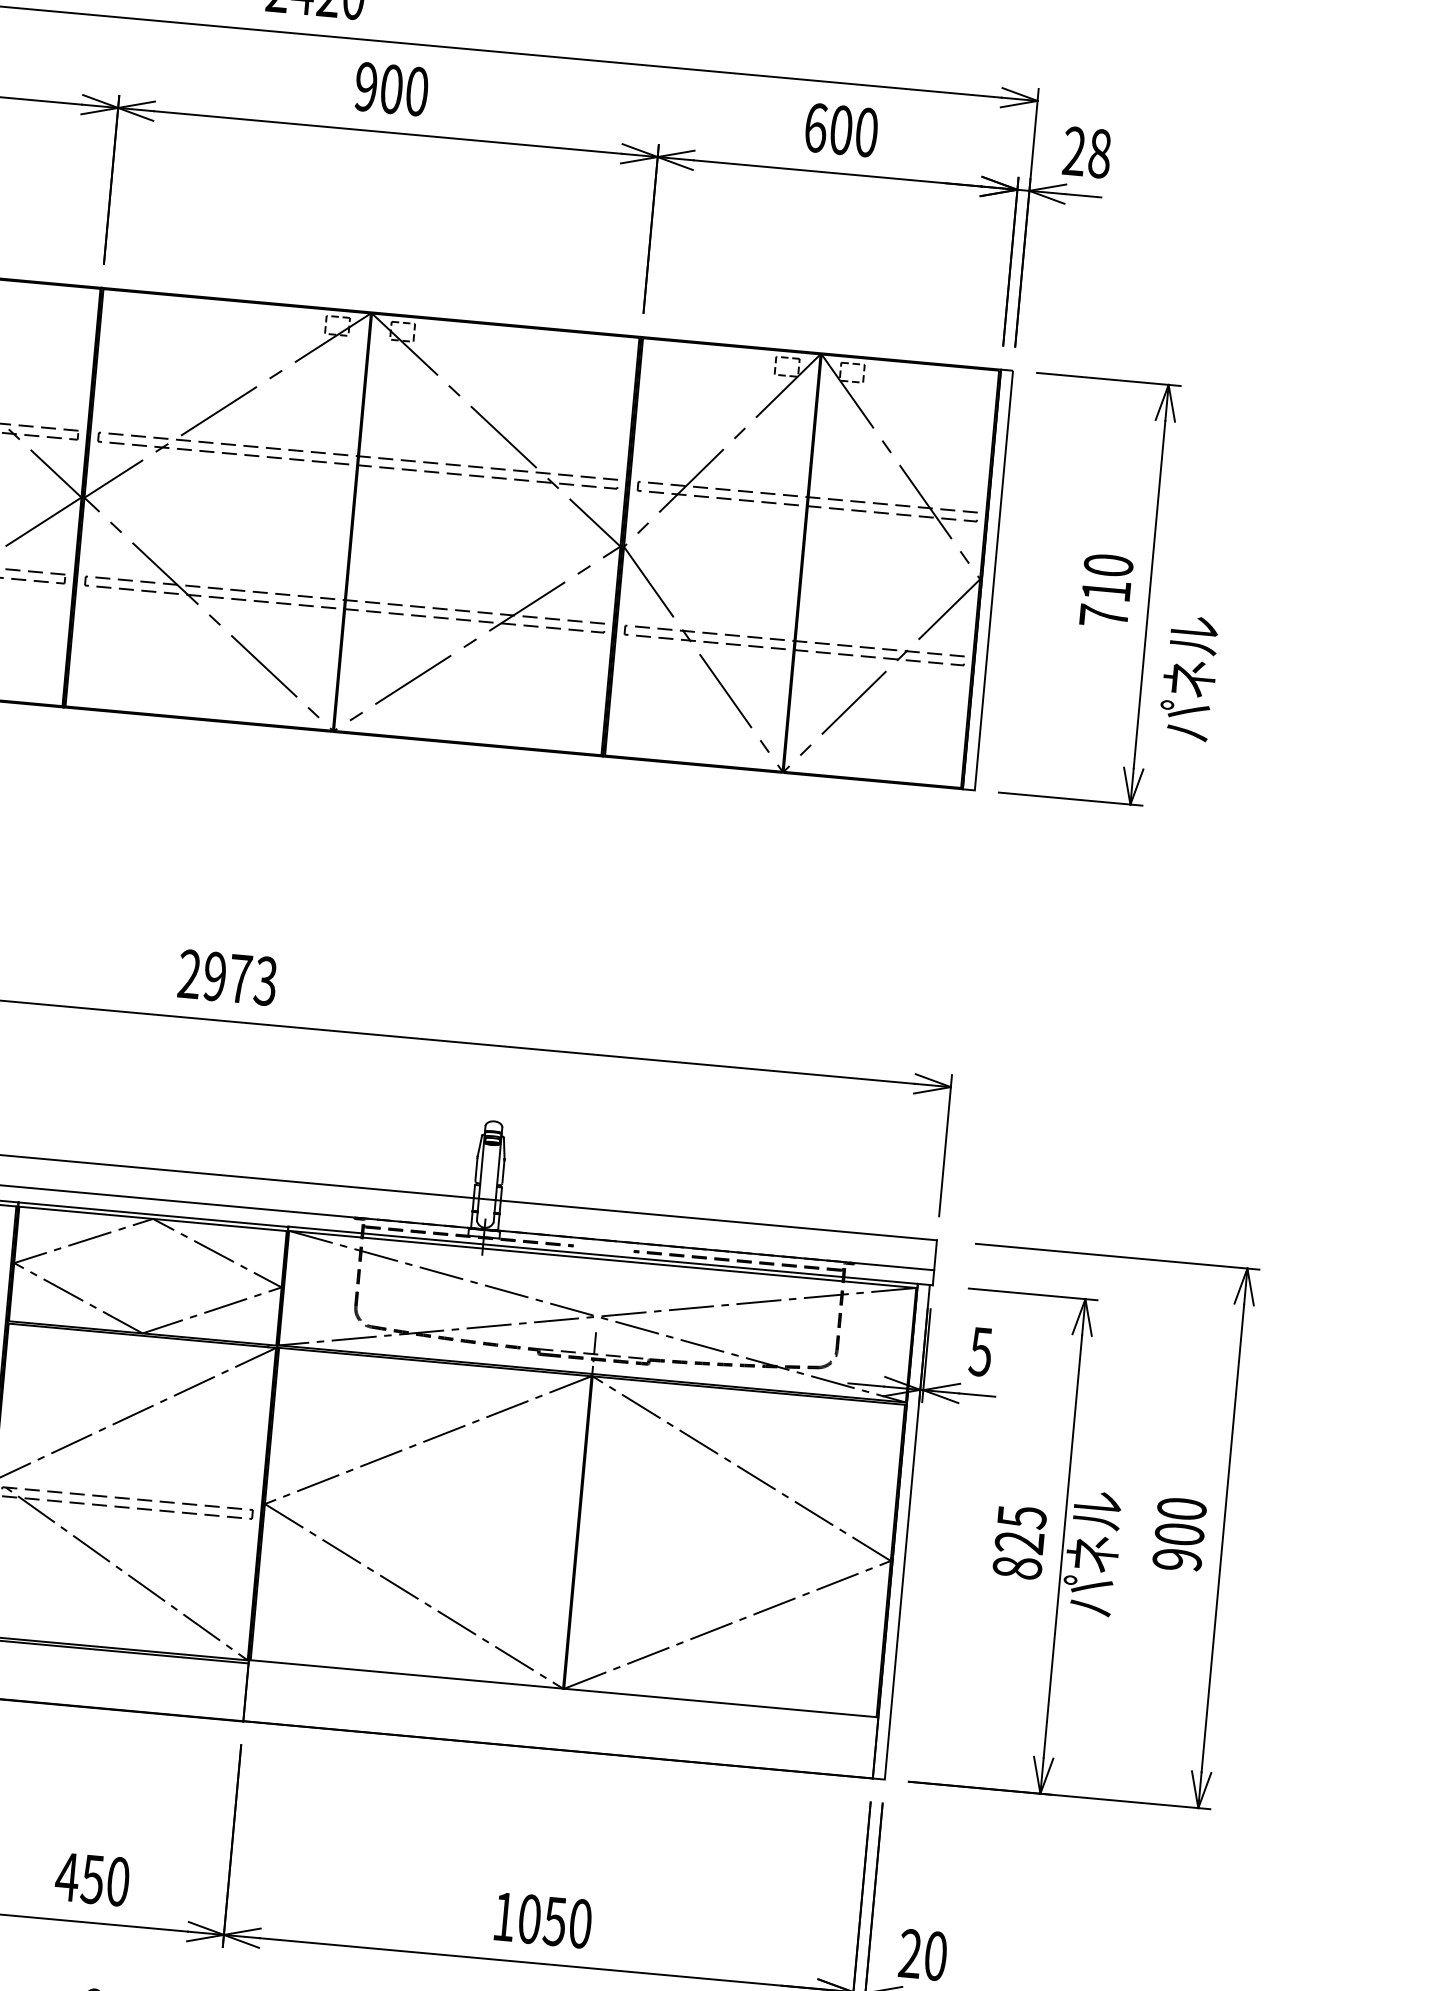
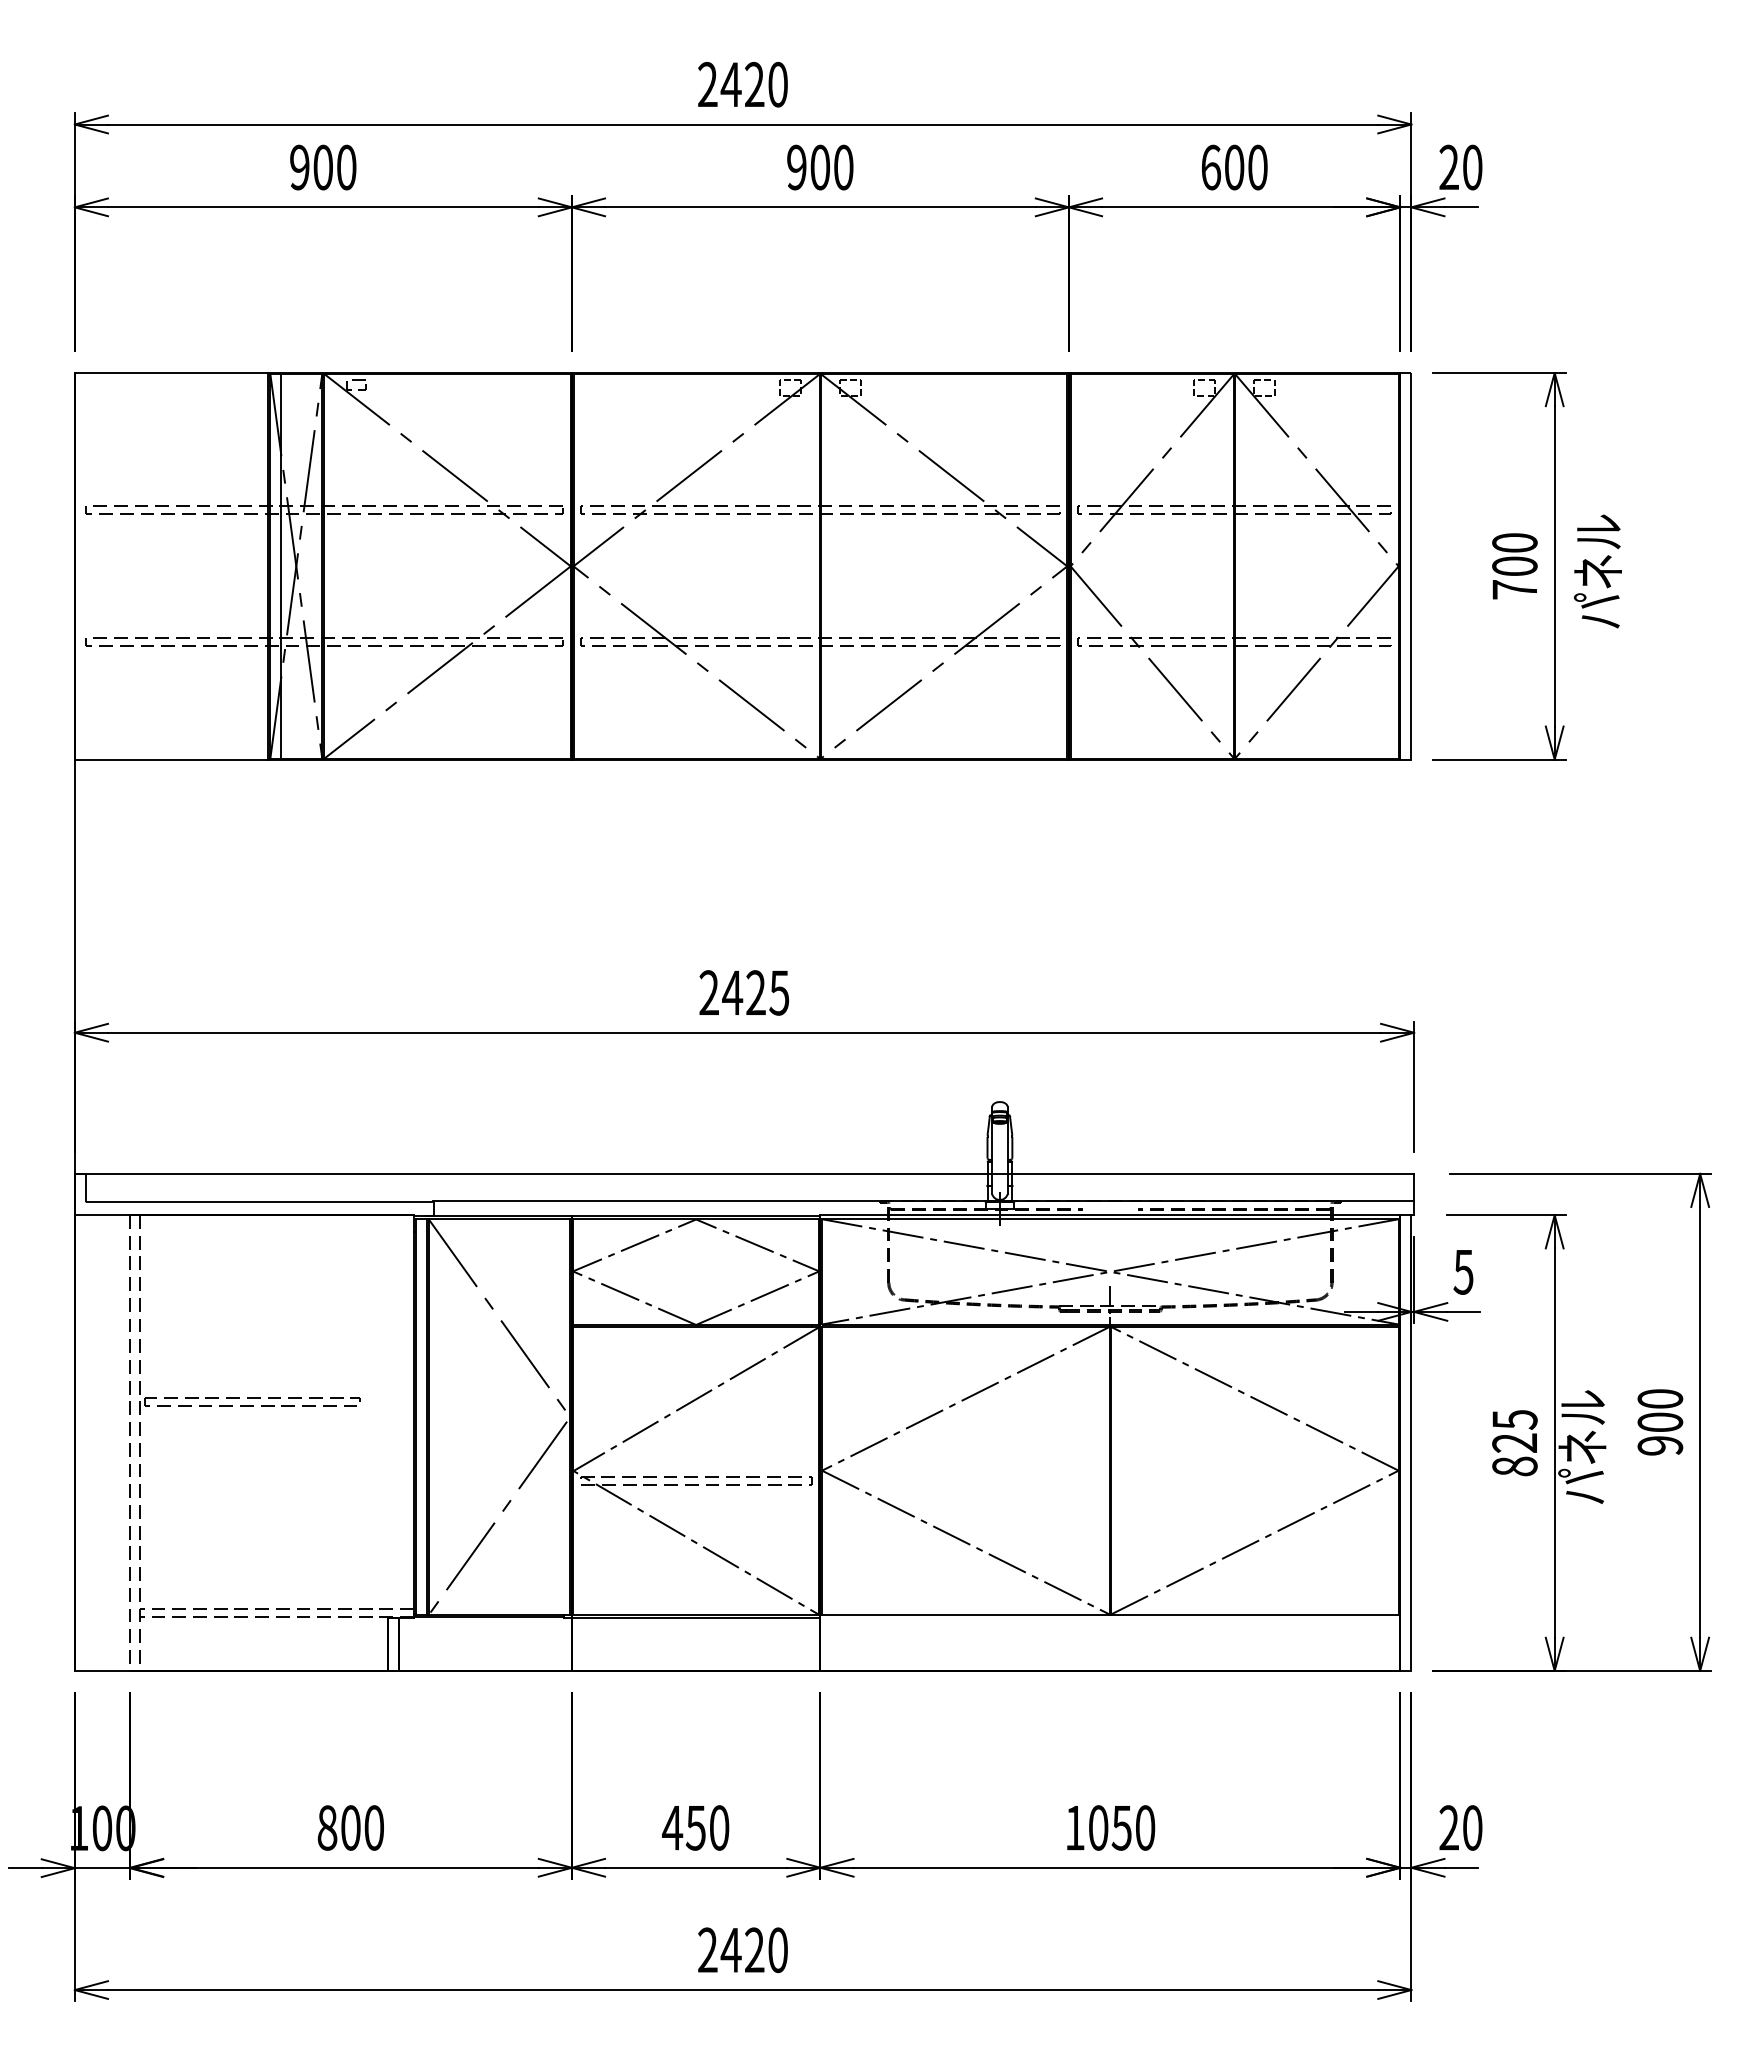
text: (1099, 153) -> (1472, 167), 28 -> 20
text: (1105, 589) -> (1514, 565), 710 -> 700
text: (1188, 678) -> (1597, 571), moved
text: (239, 978) -> (755, 992), 2973 -> 2425

